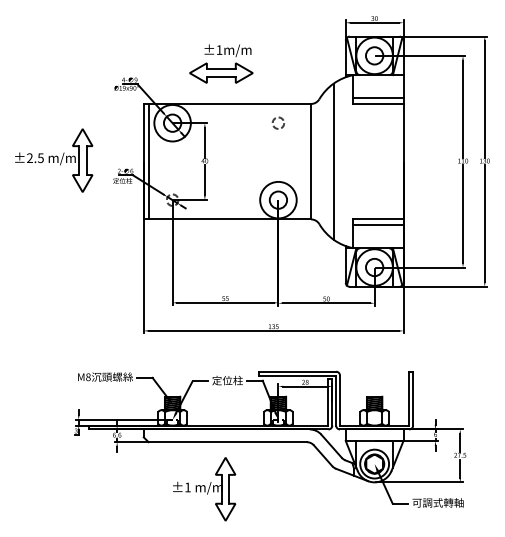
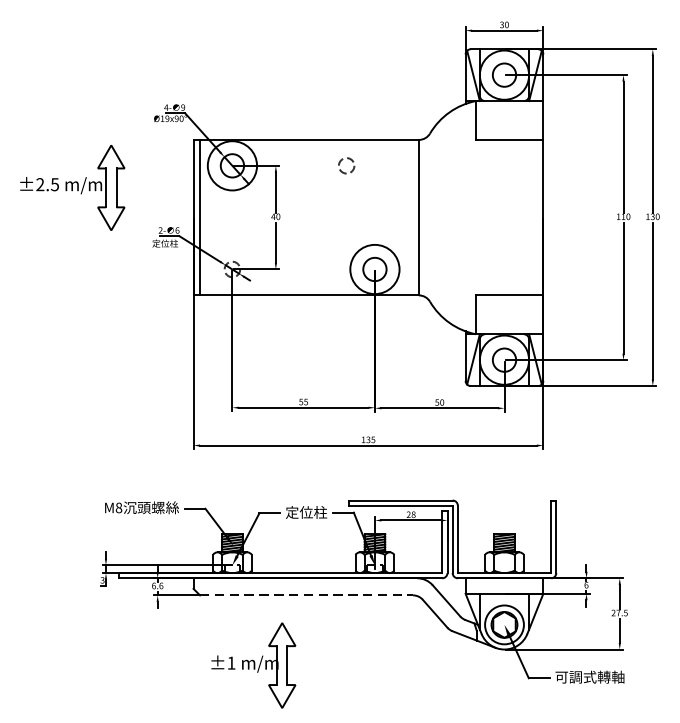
part: (221, 63) -> (298, 85), removed
line: (378, 98) -> (509, 132), removed
circle: (277, 122) -> (345, 164), moved
part: (54, 160) -> (73, 187), moved
line: (333, 161) -> (449, 217), removed
line: (378, 225) -> (509, 303), removed
line: (228, 442) -> (307, 595), solid -> dashed
part: (204, 489) -> (253, 665), moved

